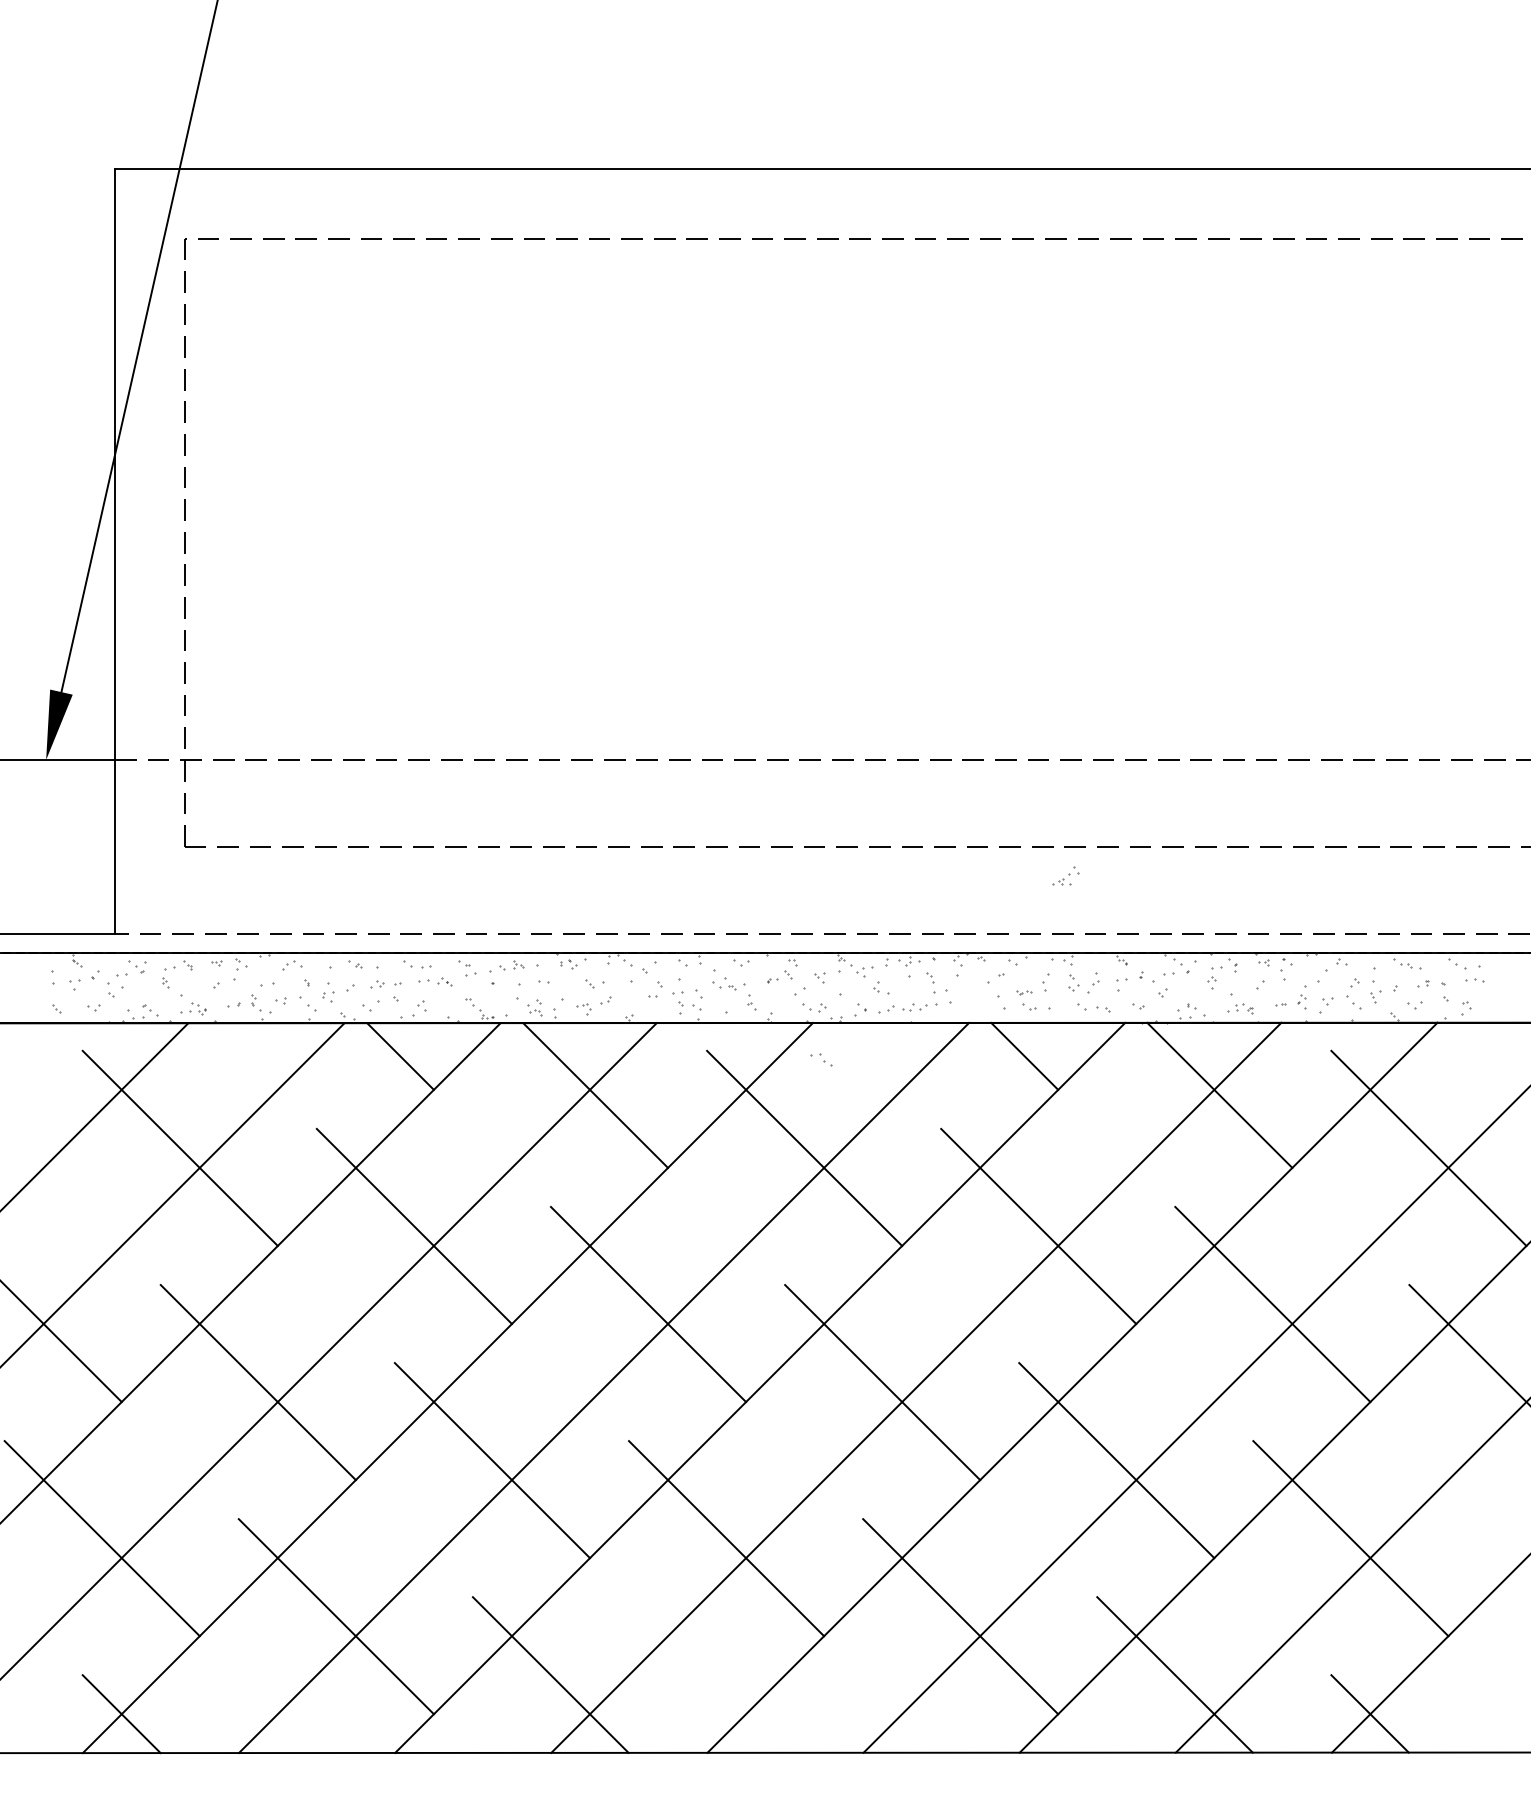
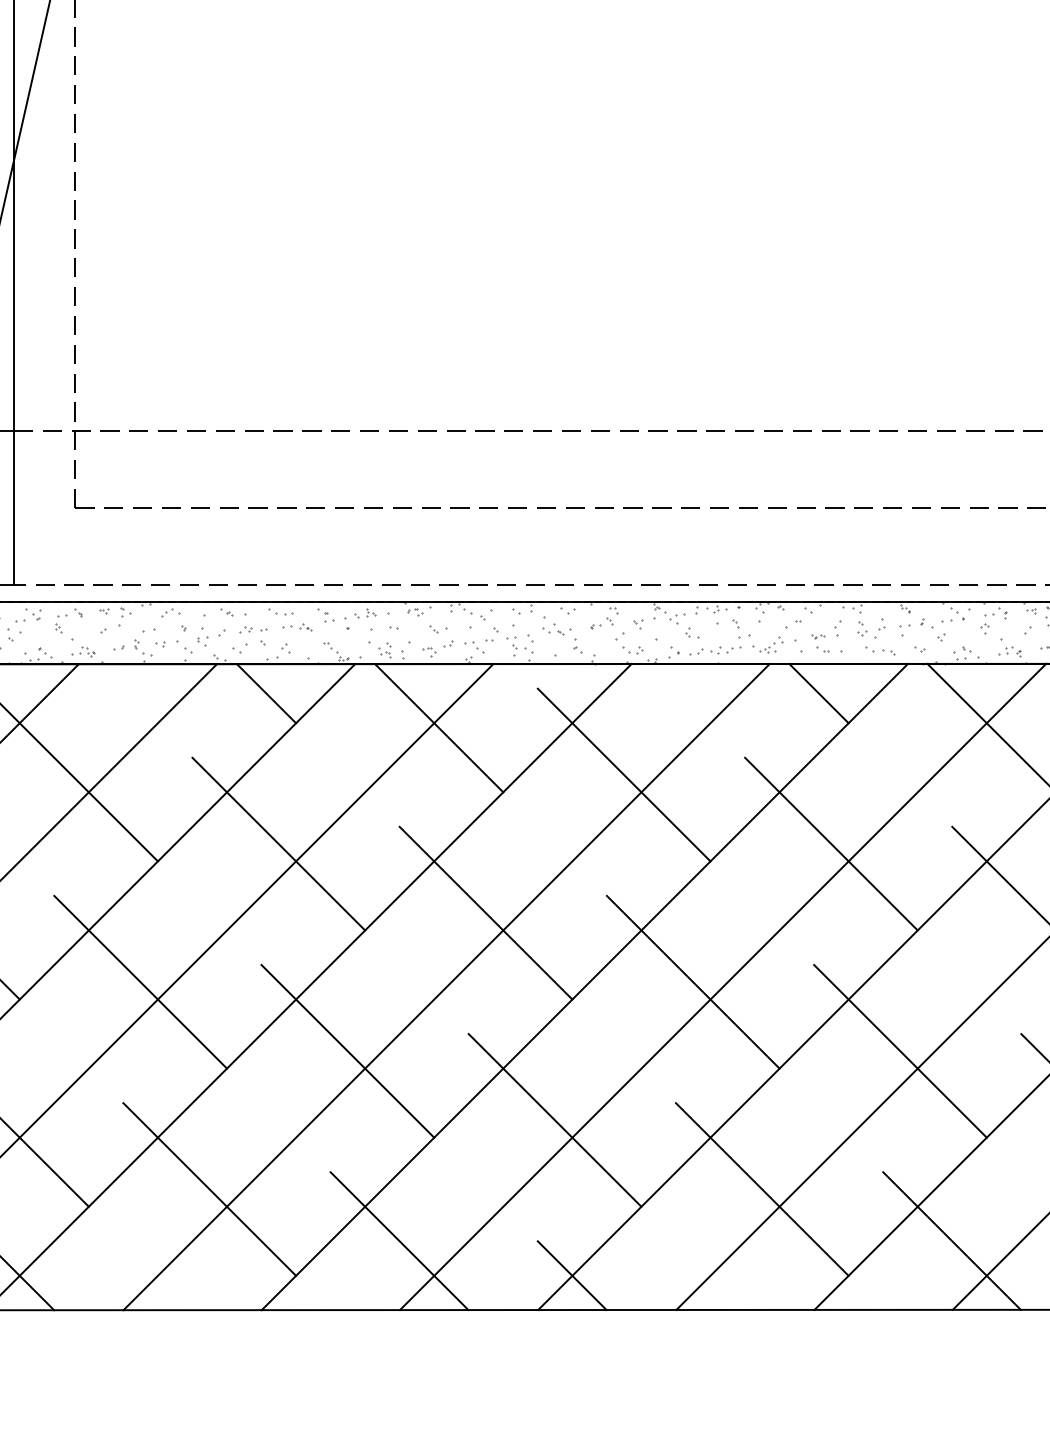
part: (1065, 875) -> (771, 644), moved
part: (821, 1059) -> (474, 646), moved
line: (745, 1713) -> (571, 1275), added

